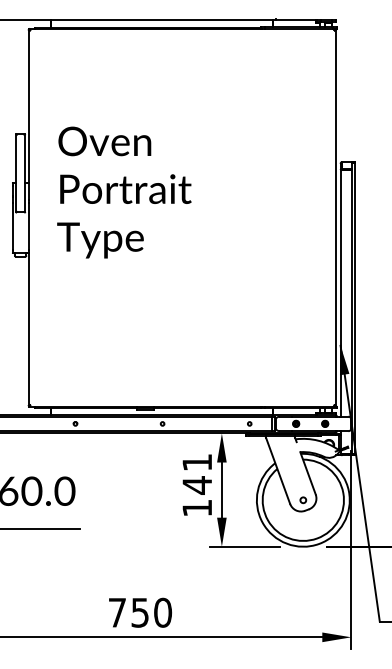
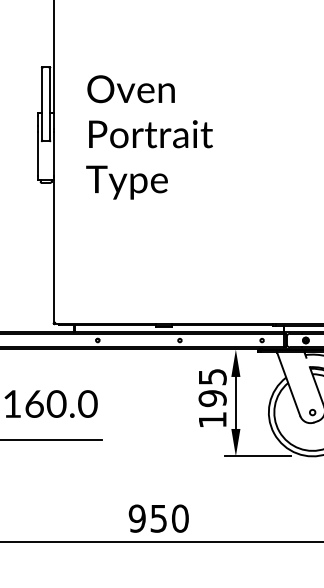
text: (124, 192) -> (149, 137), moved
text: (197, 474) -> (212, 388), 141 -> 195
text: (117, 612) -> (137, 518), 750 -> 950

